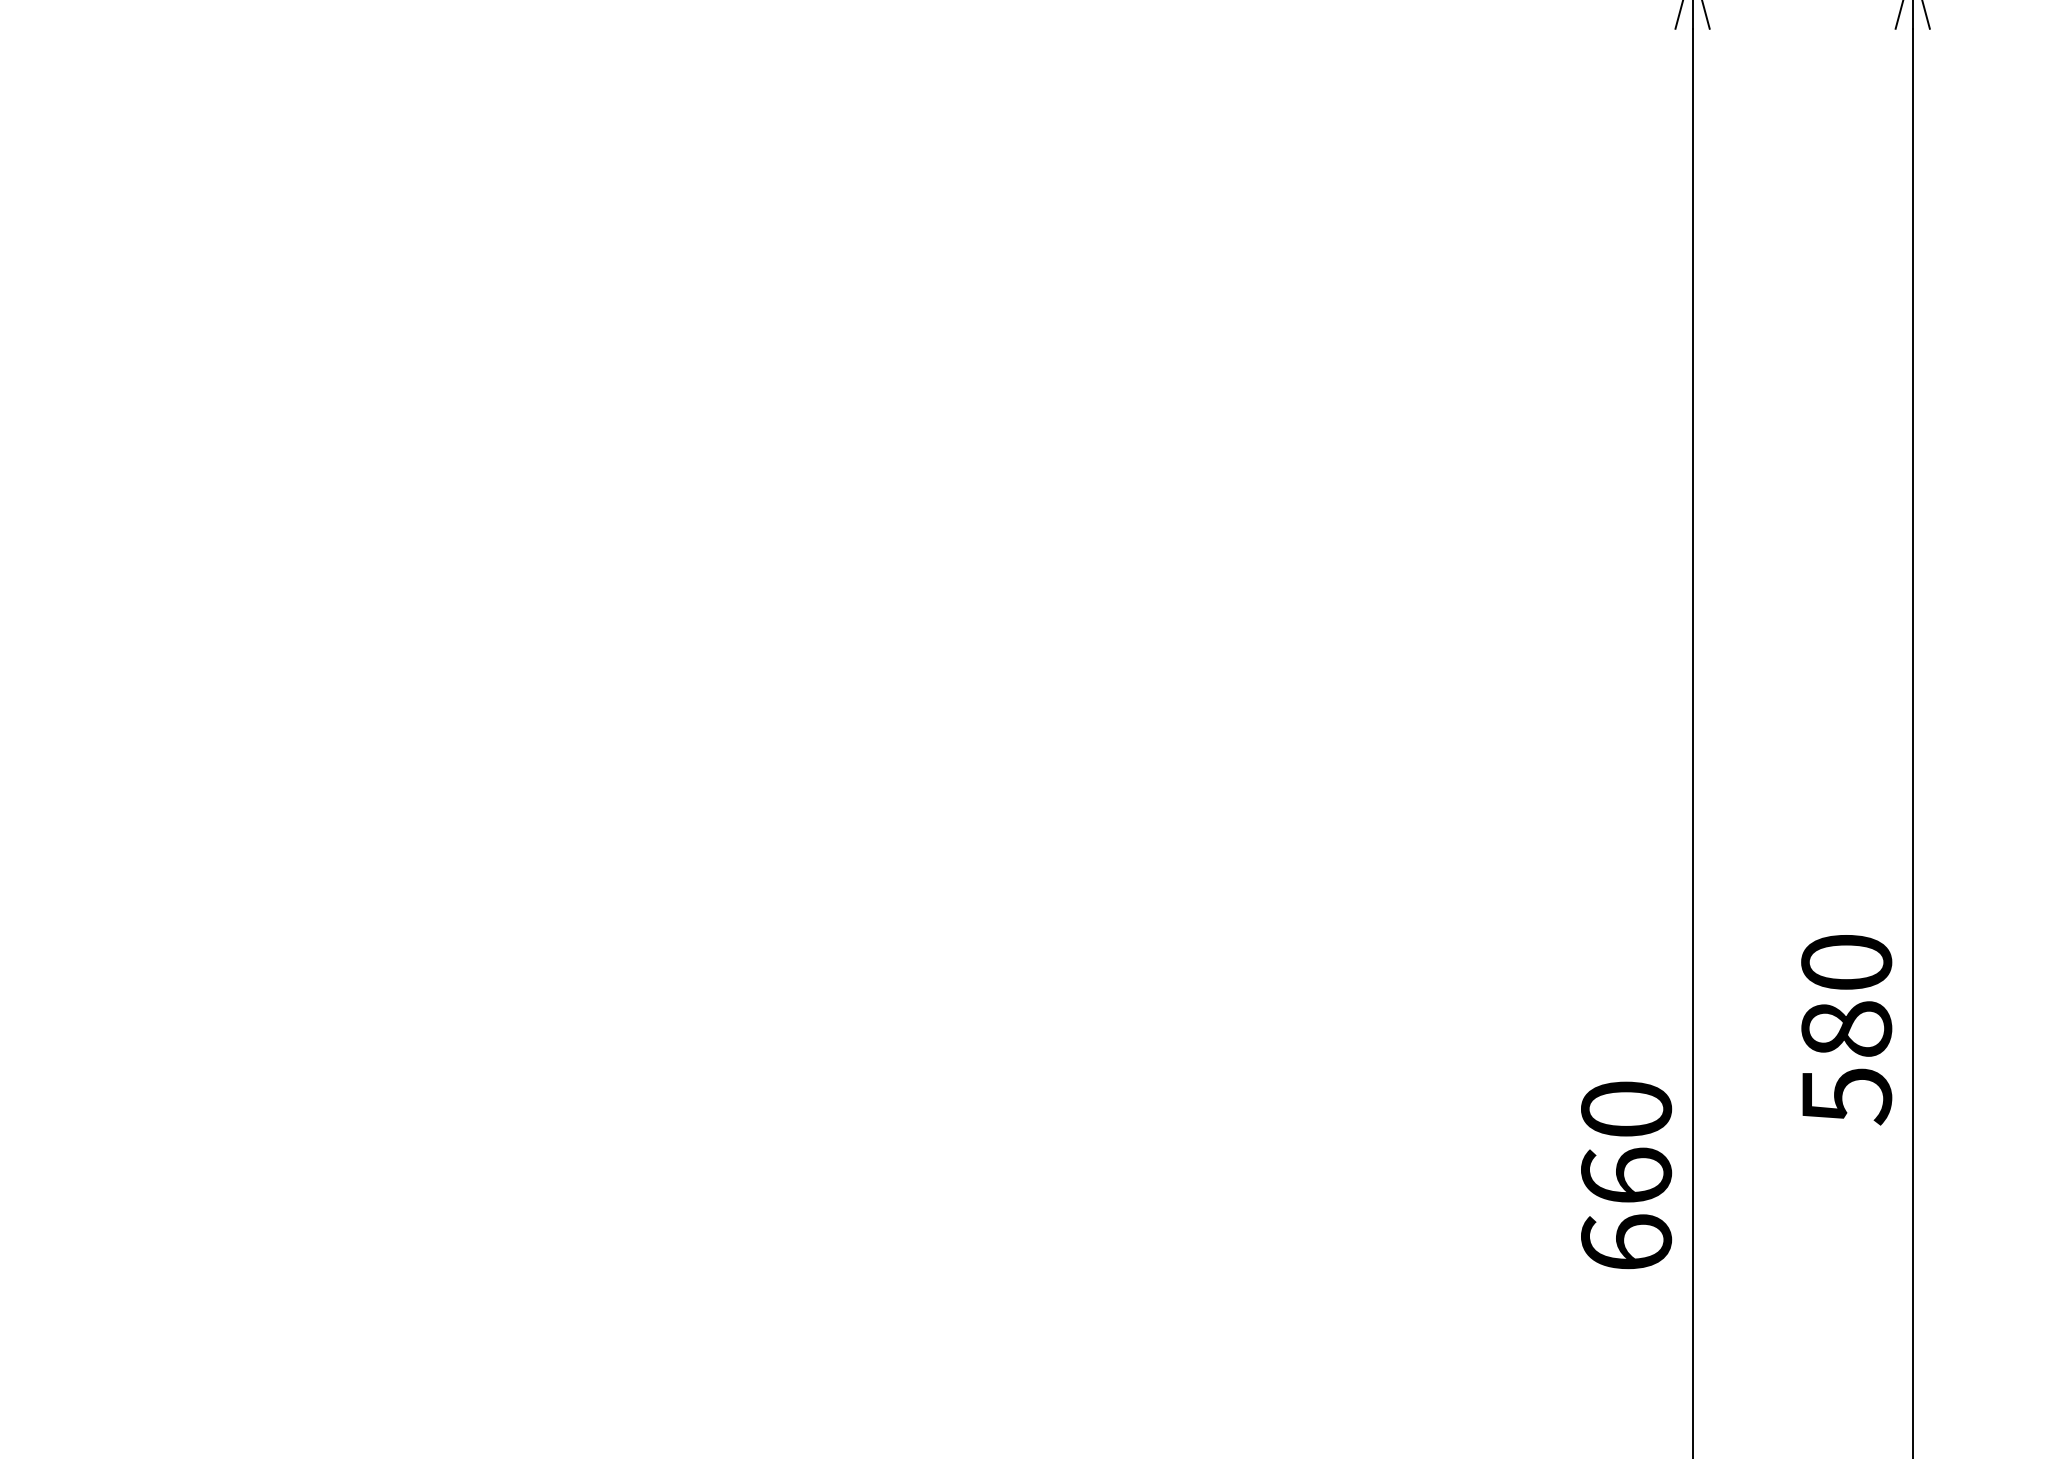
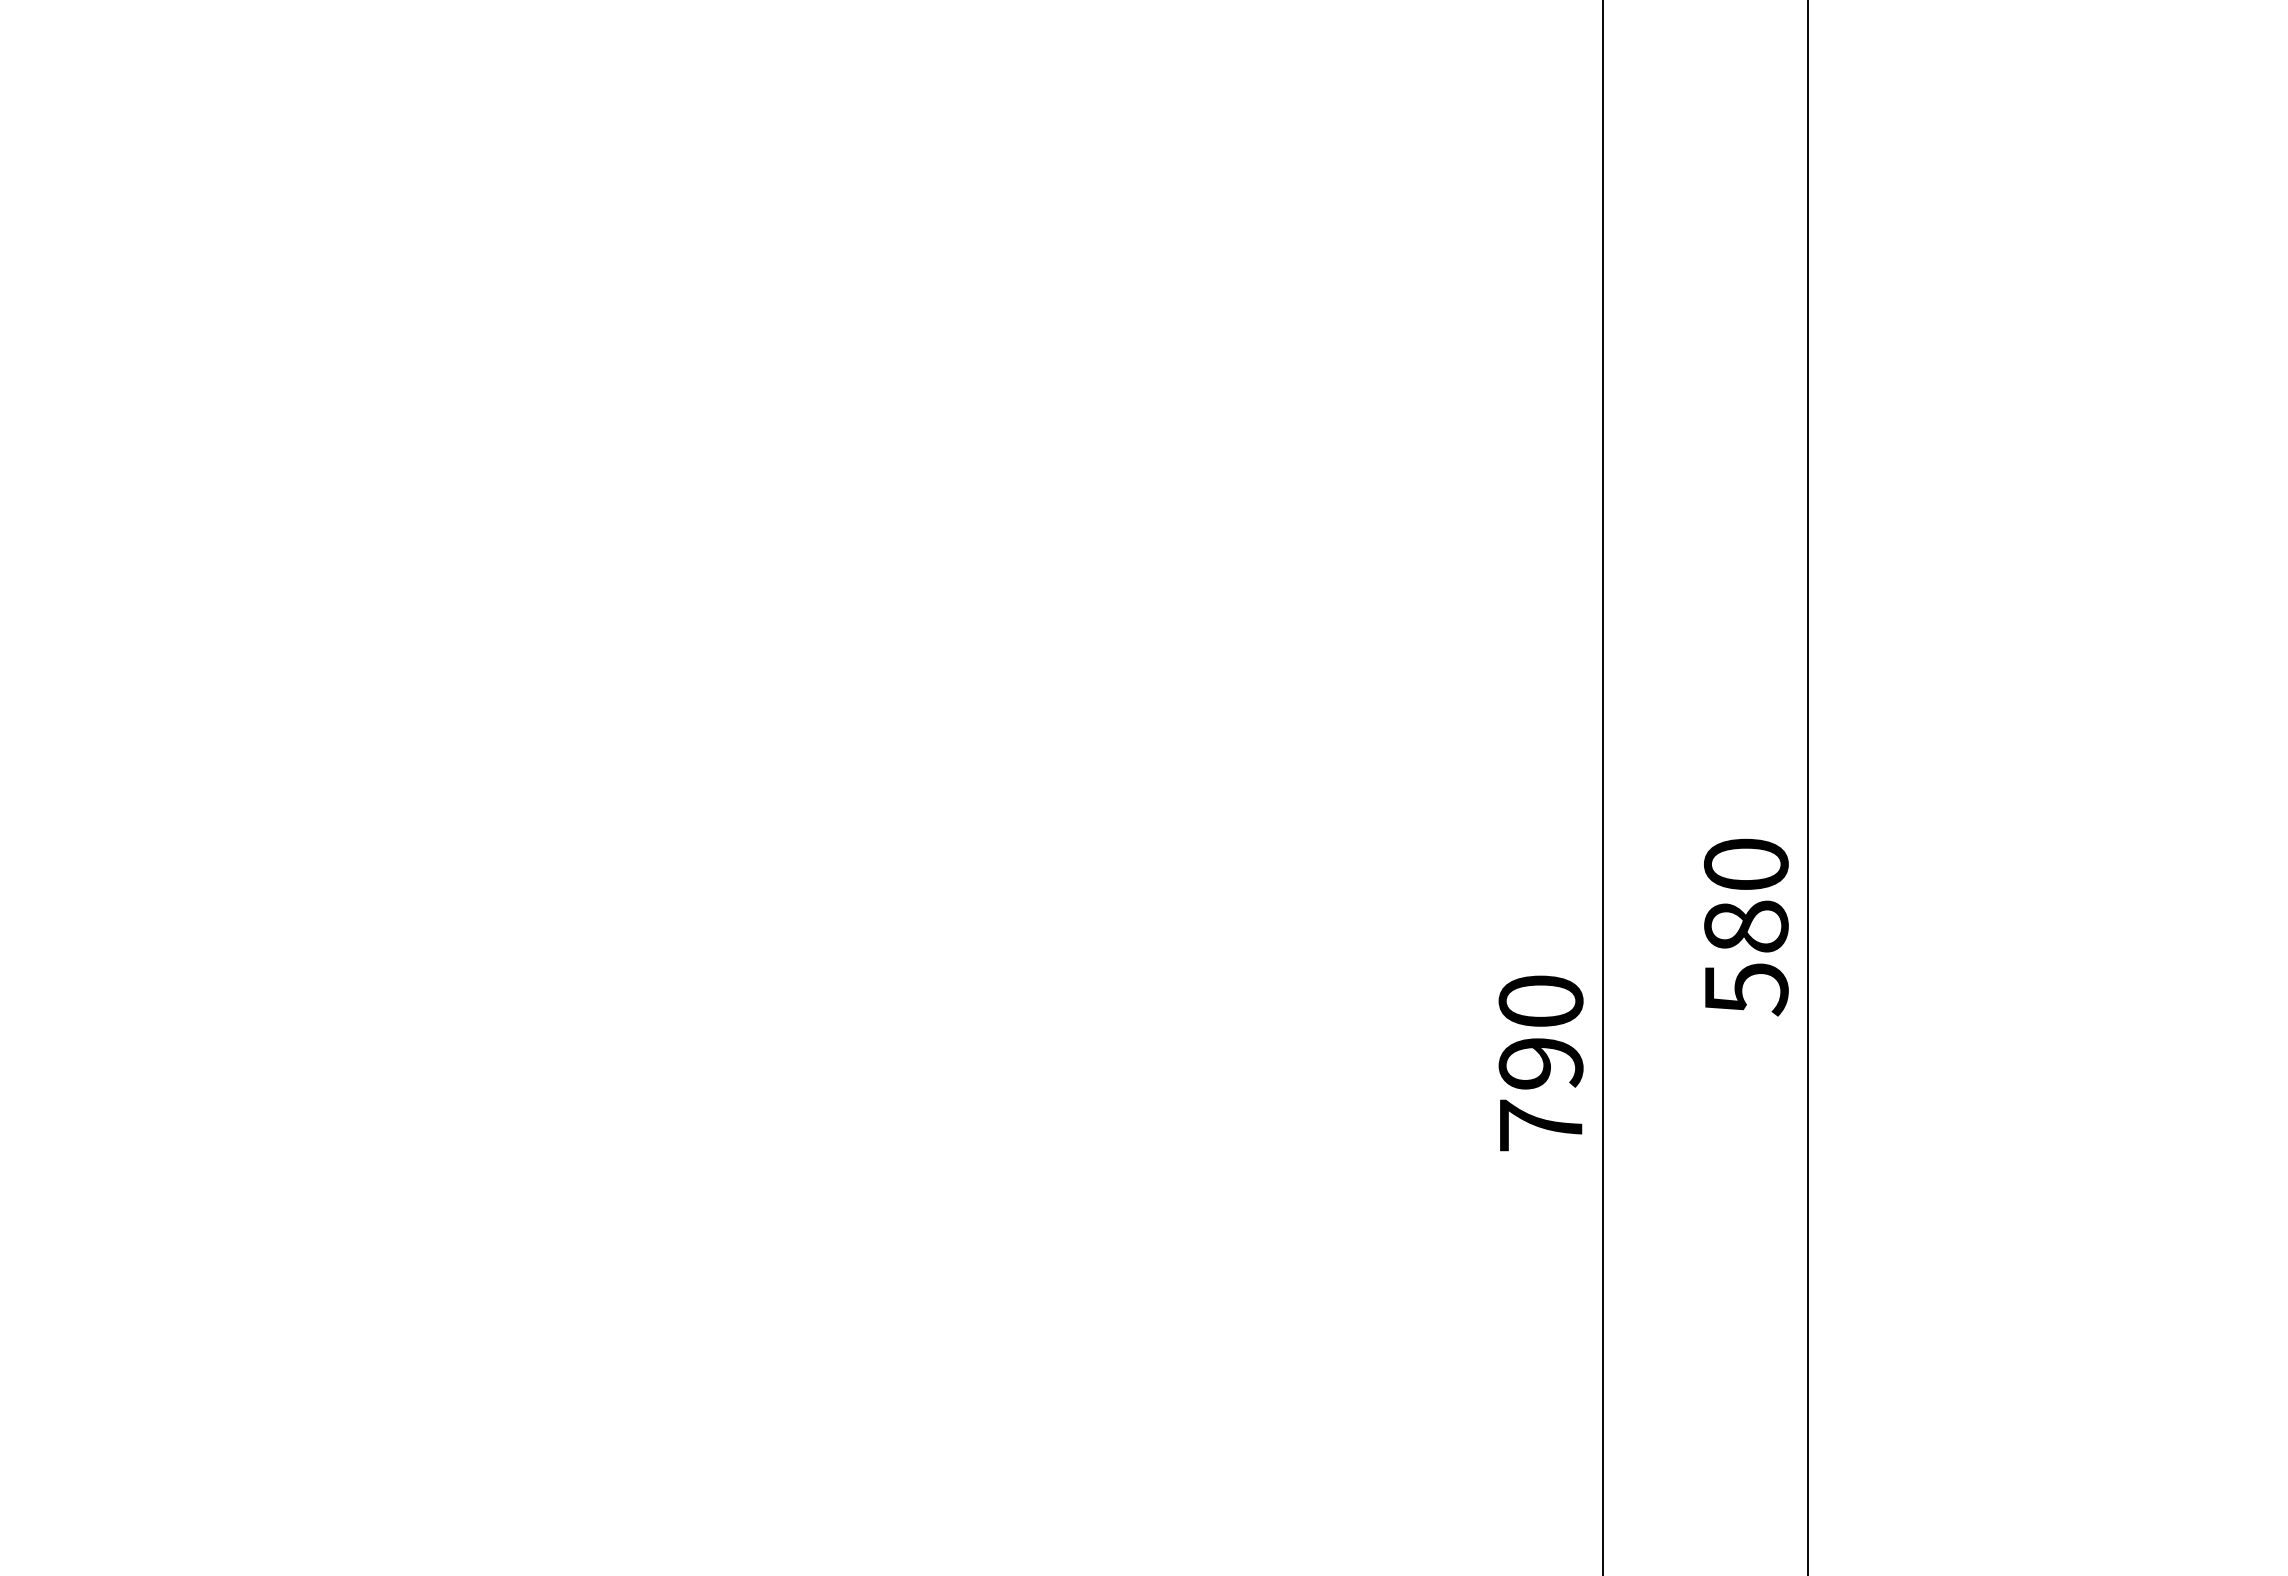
text: (1625, 1209) -> (1540, 1094), 660 -> 790

